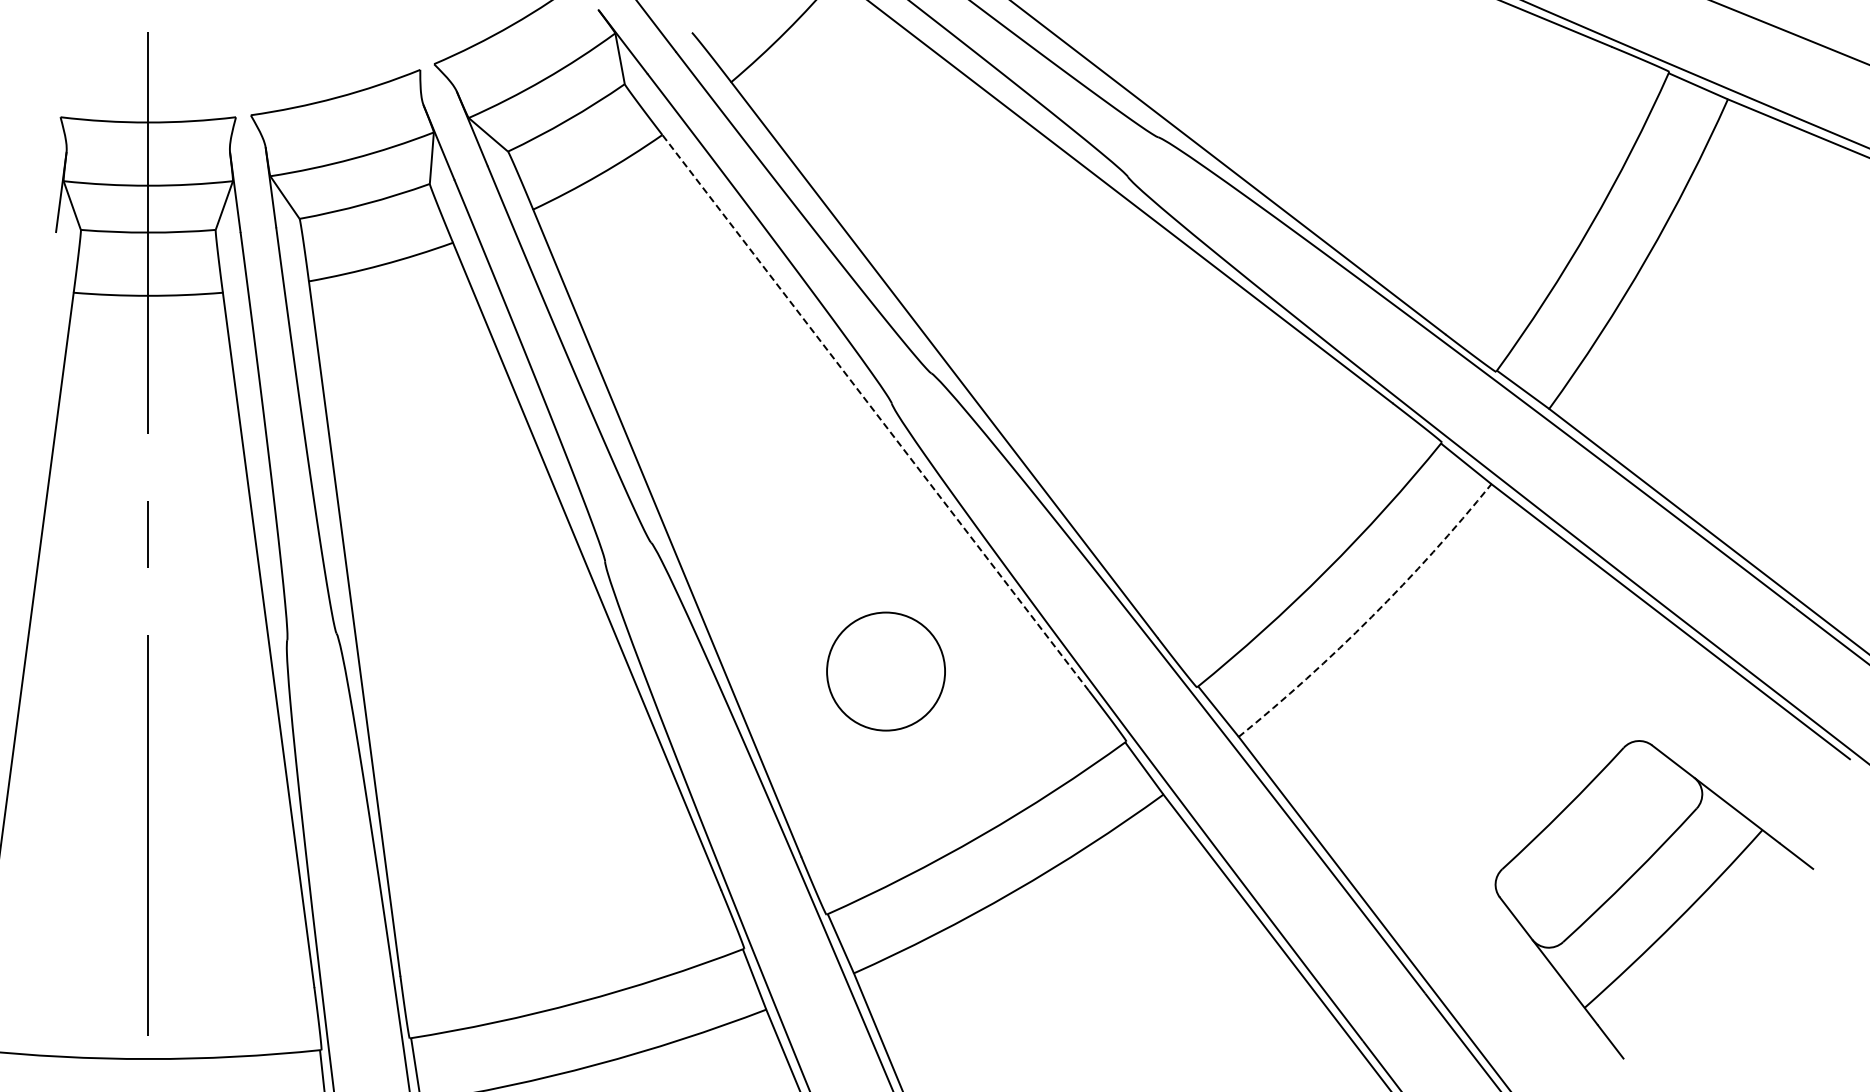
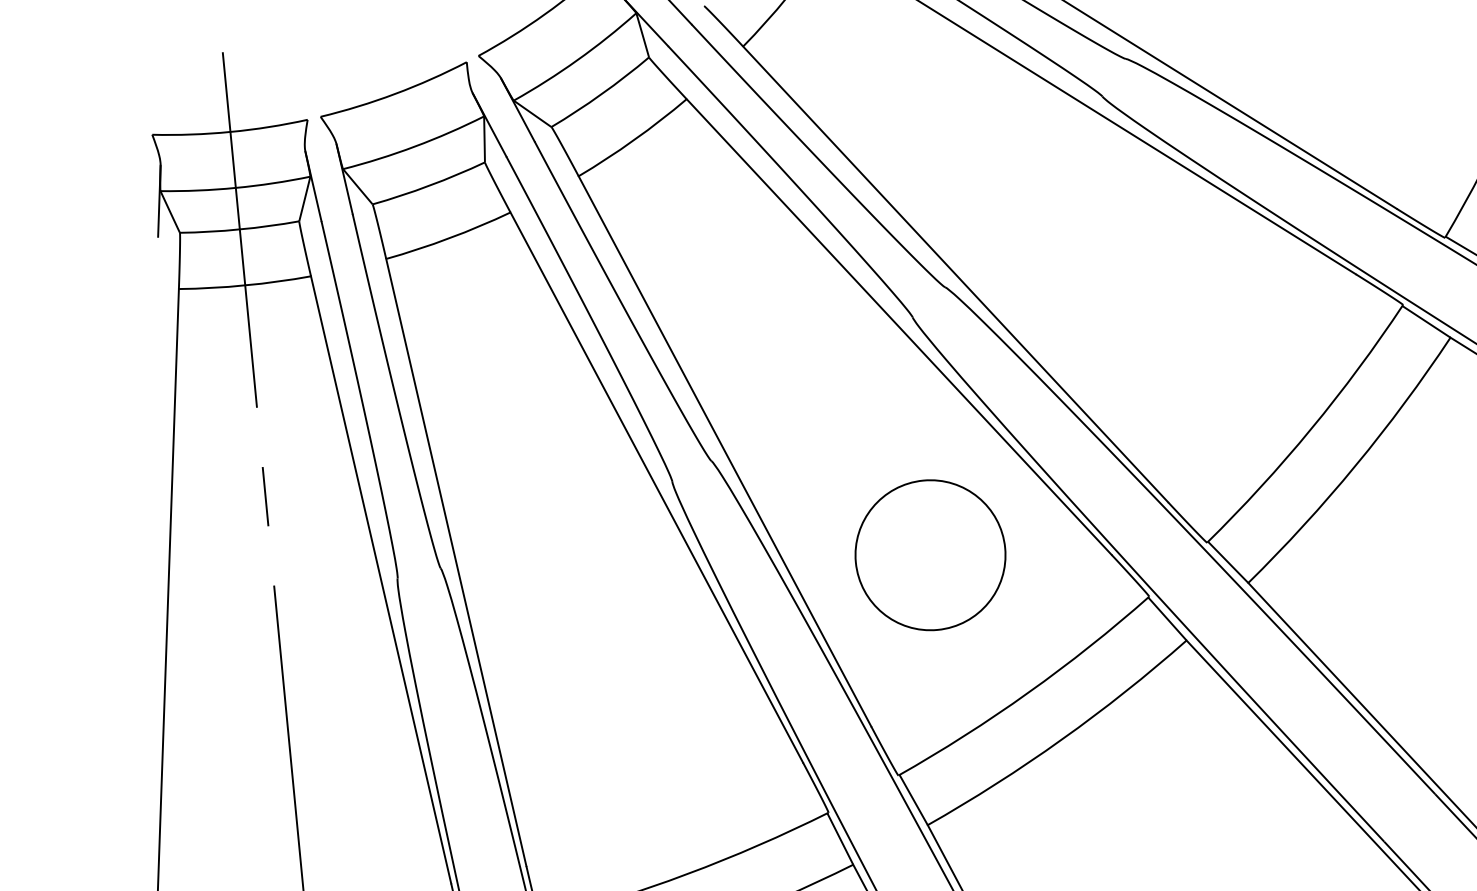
line: (875, 412) -> (899, 326), dashed -> solid
arc: (1371, 617) -> (1355, 465), dashed -> solid
circle: (885, 671) -> (929, 555), size x1.43

